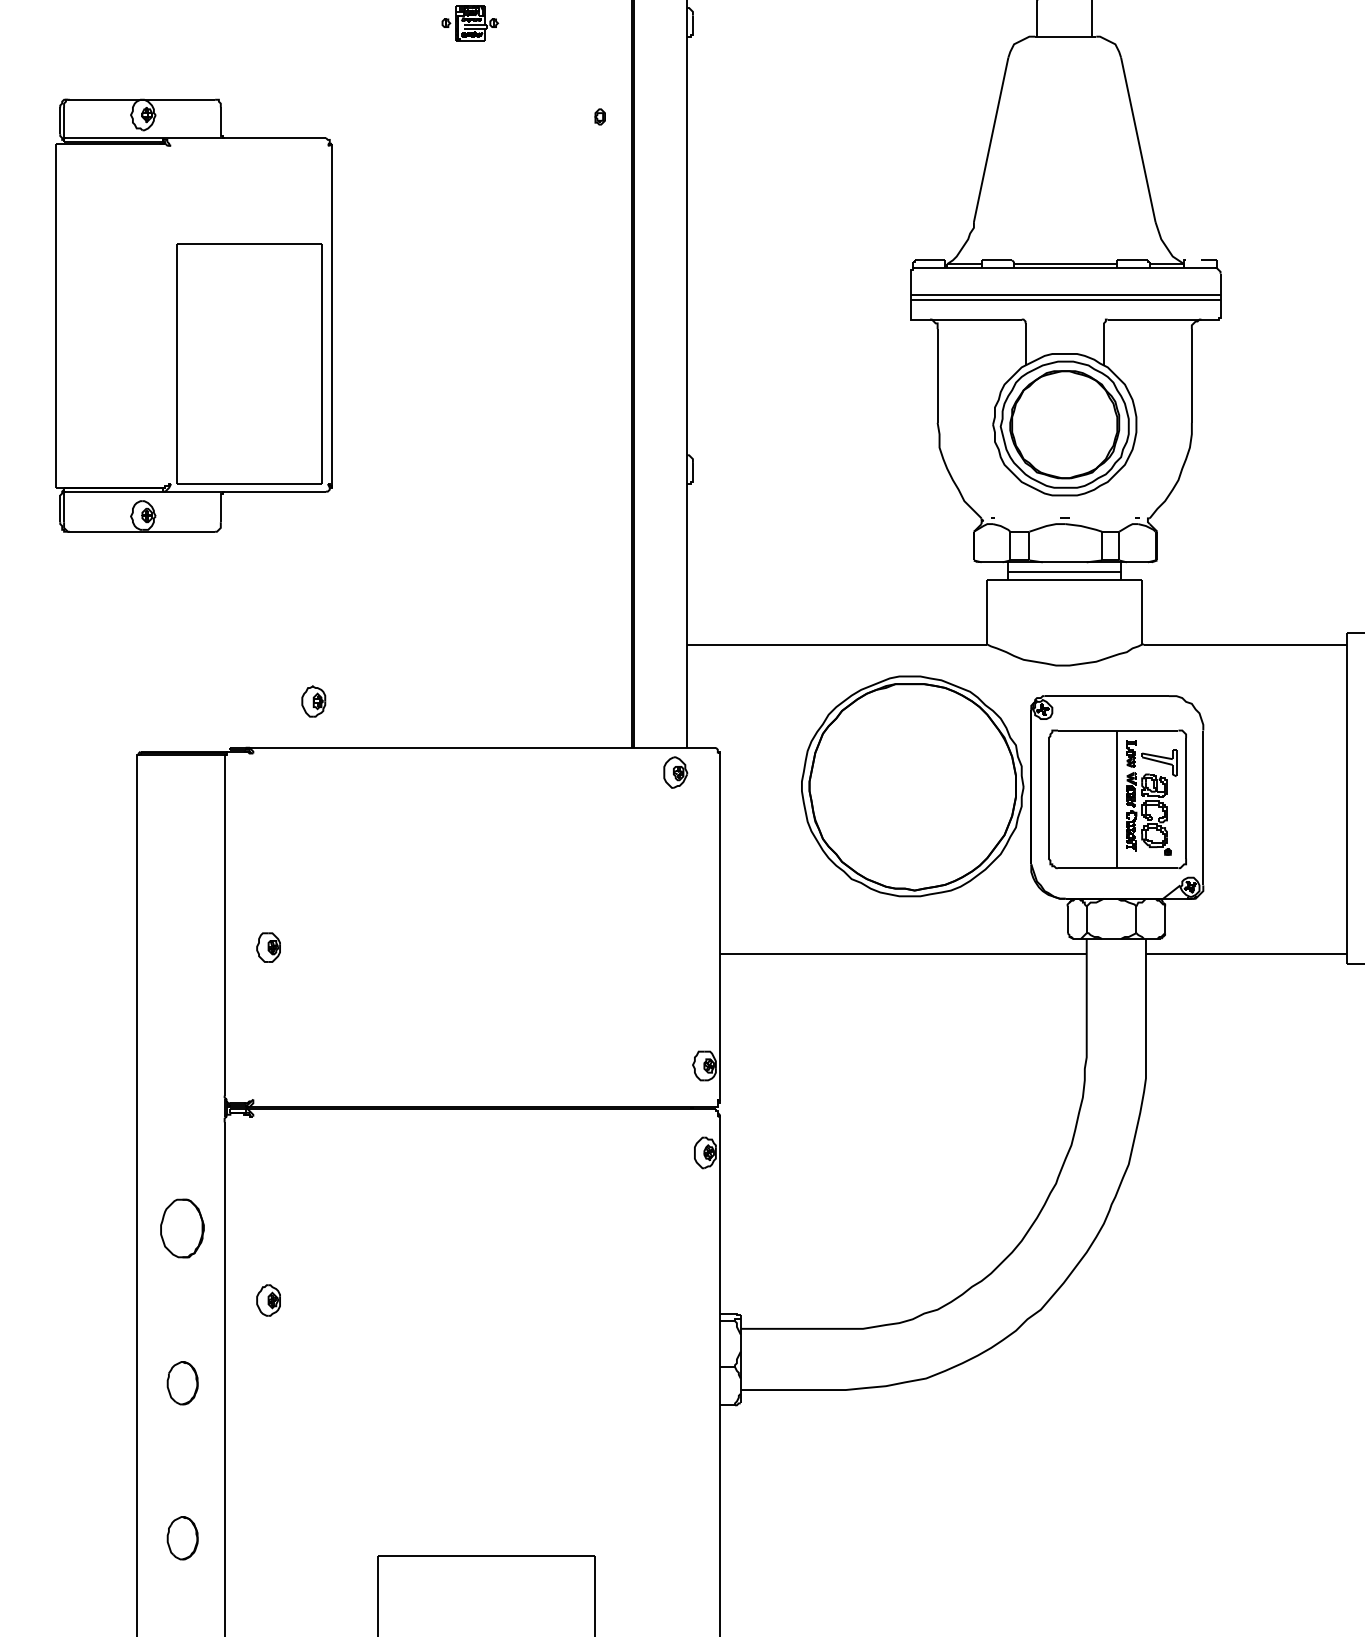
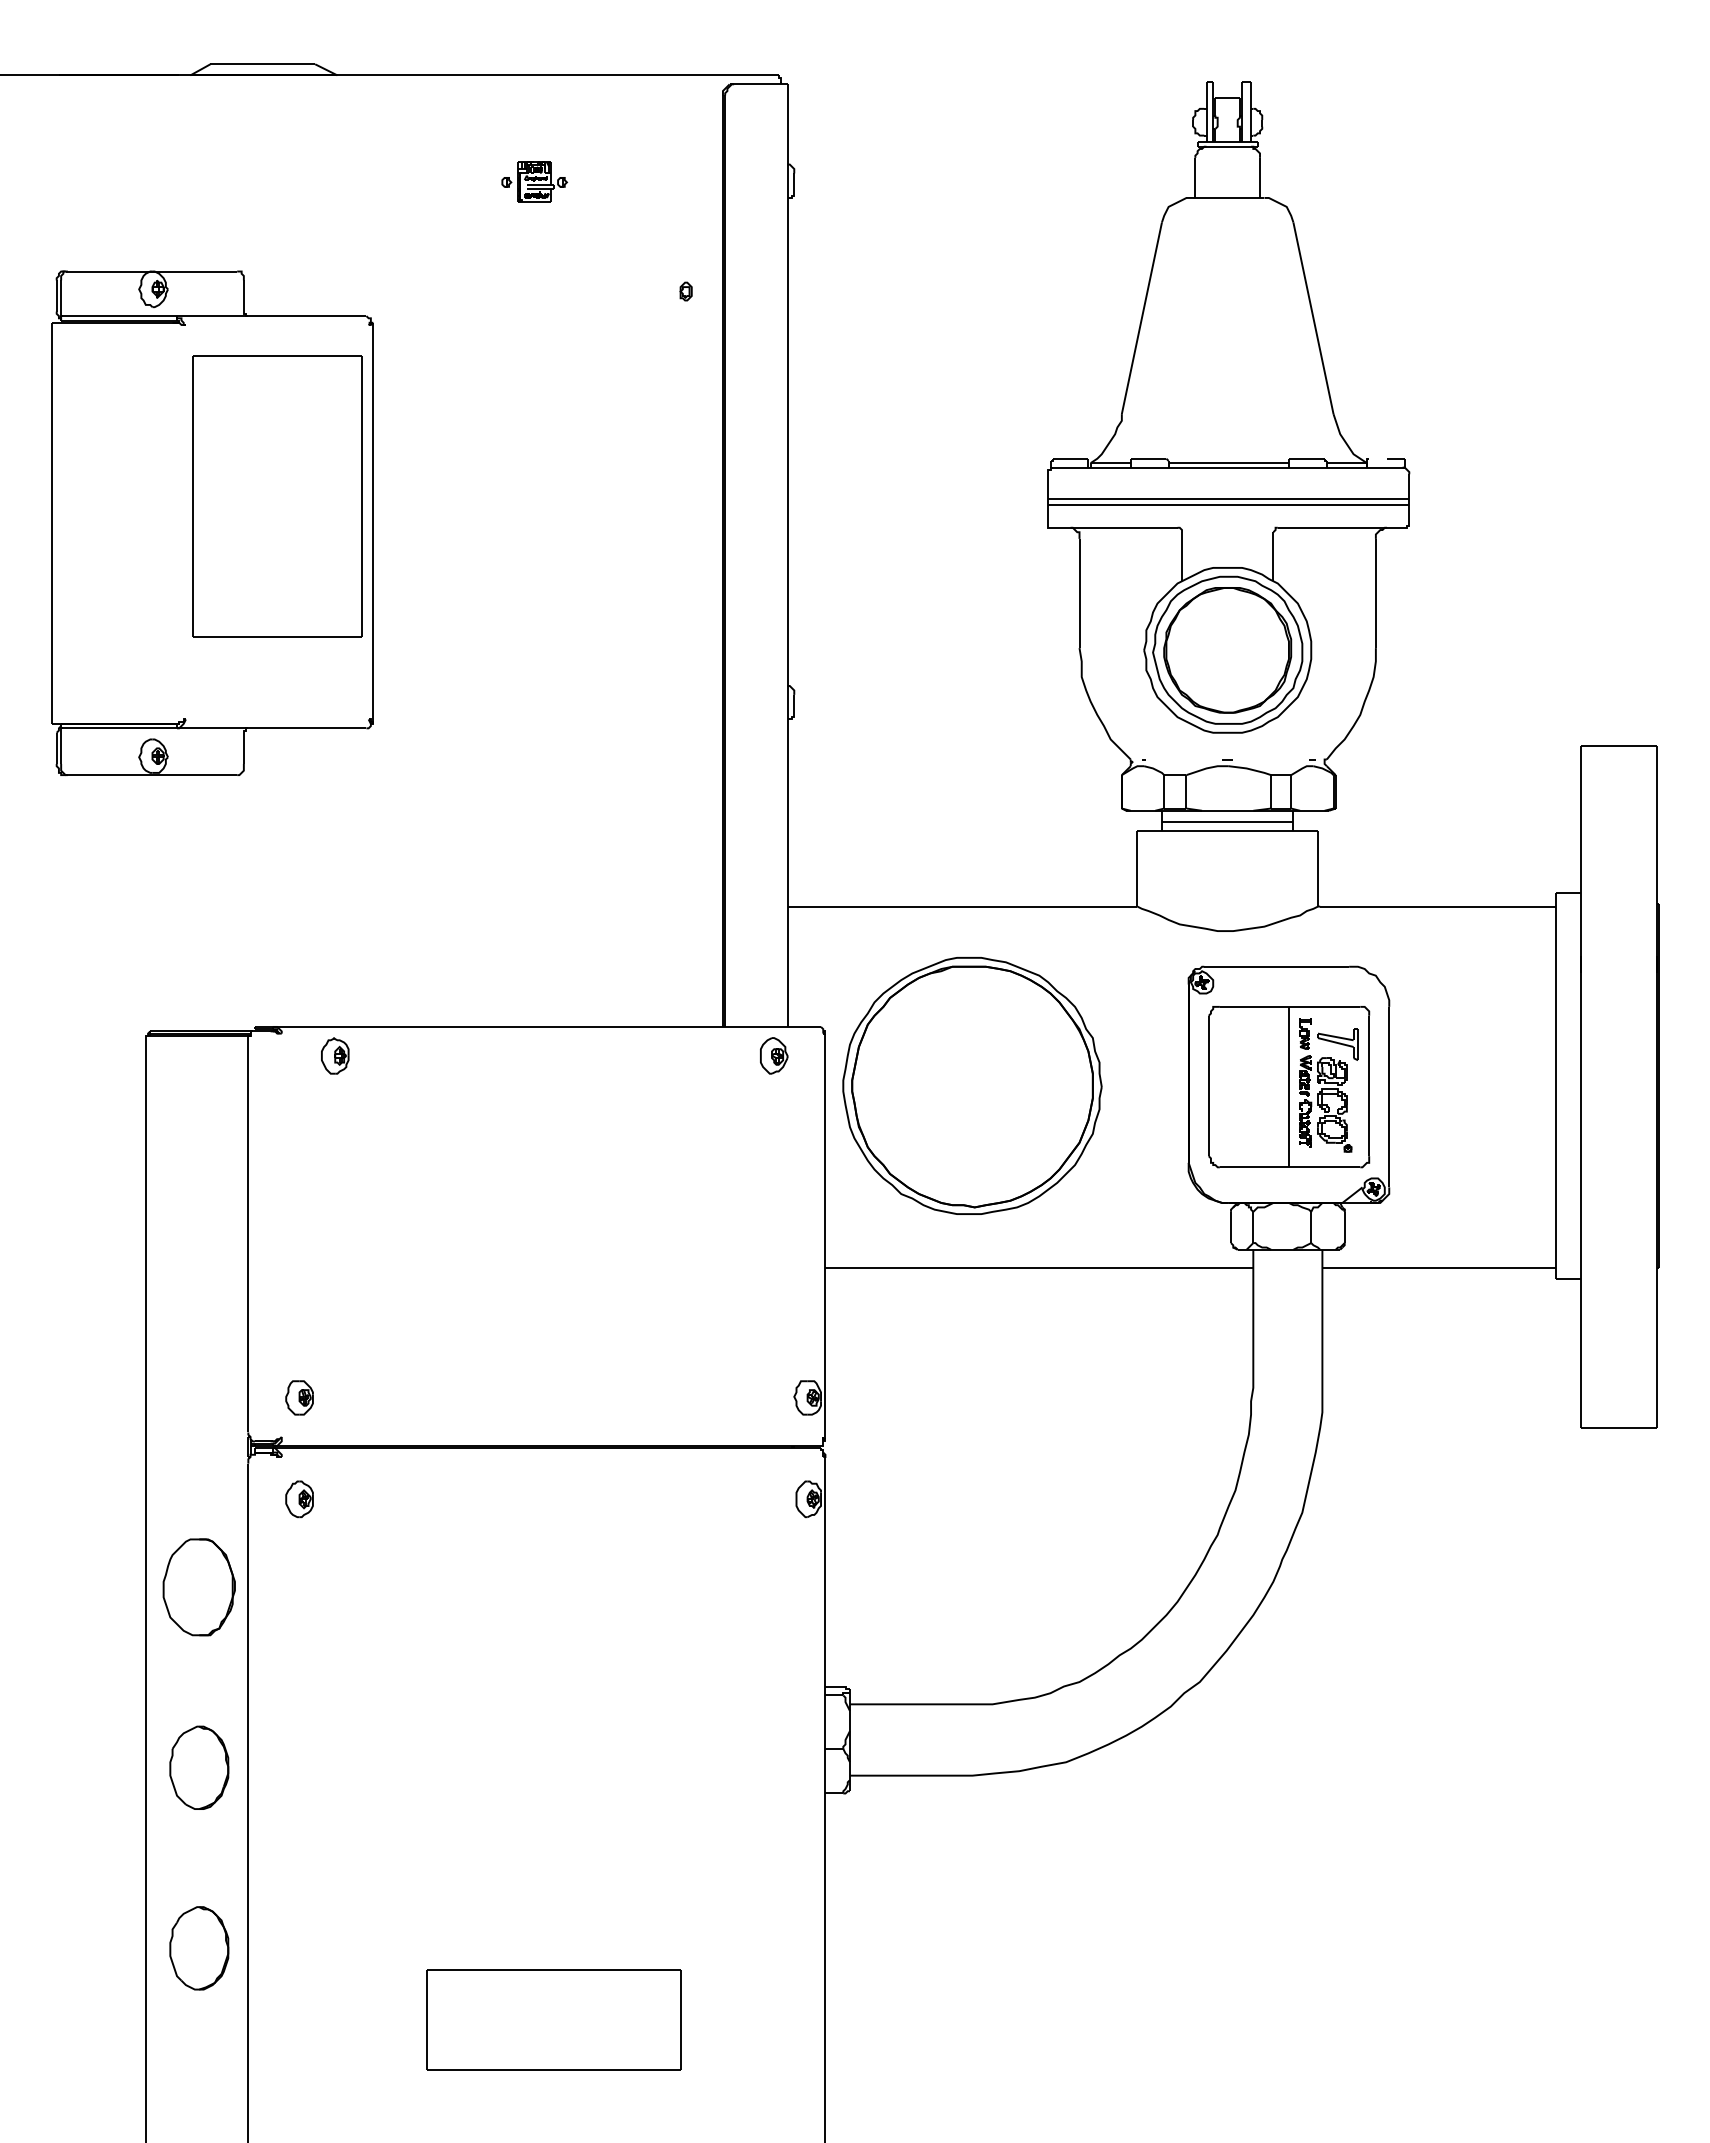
part: (249, 363) -> (277, 496), moved
part: (314, 701) -> (335, 1055), moved
part: (912, 785) -> (972, 1085), moved
part: (268, 947) -> (299, 1397), moved
part: (181, 1228) -> (198, 1587), size x1.43
part: (268, 1300) -> (299, 1499), moved
part: (182, 1383) -> (199, 1767), size x1.67
part: (182, 1538) -> (199, 1948), size x1.67

